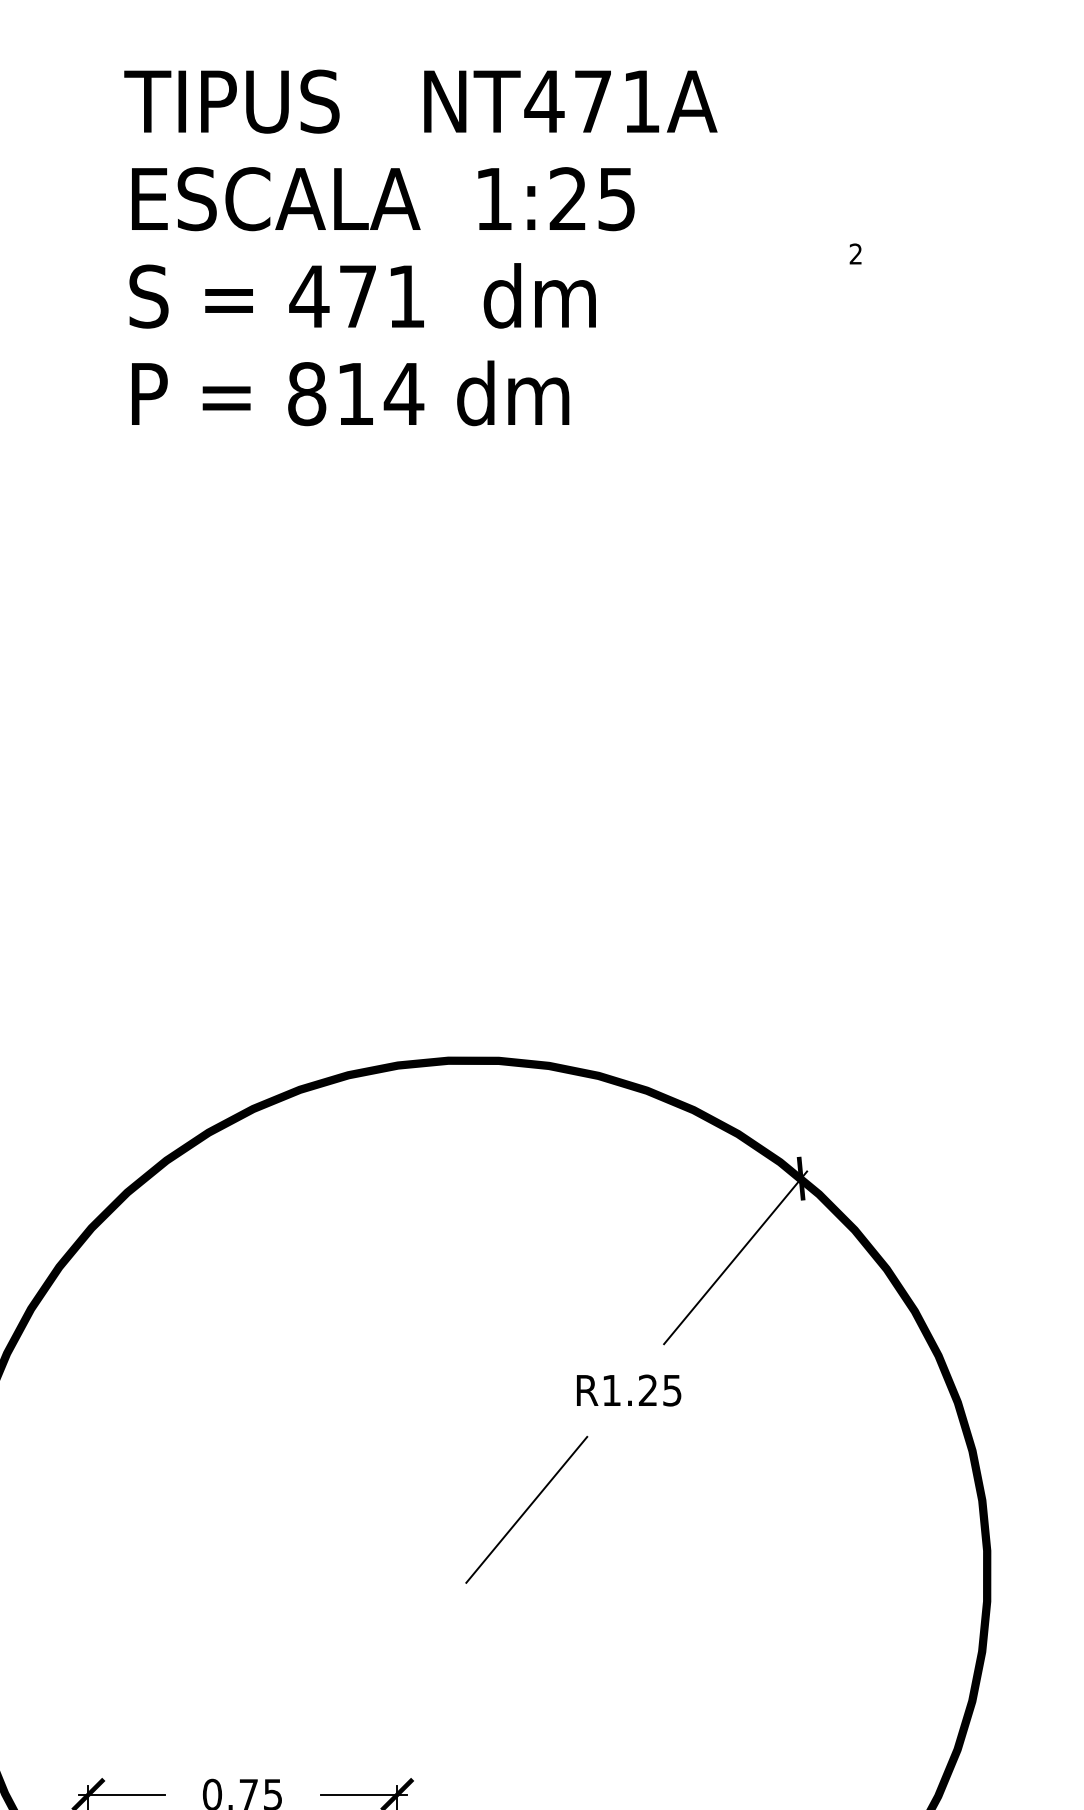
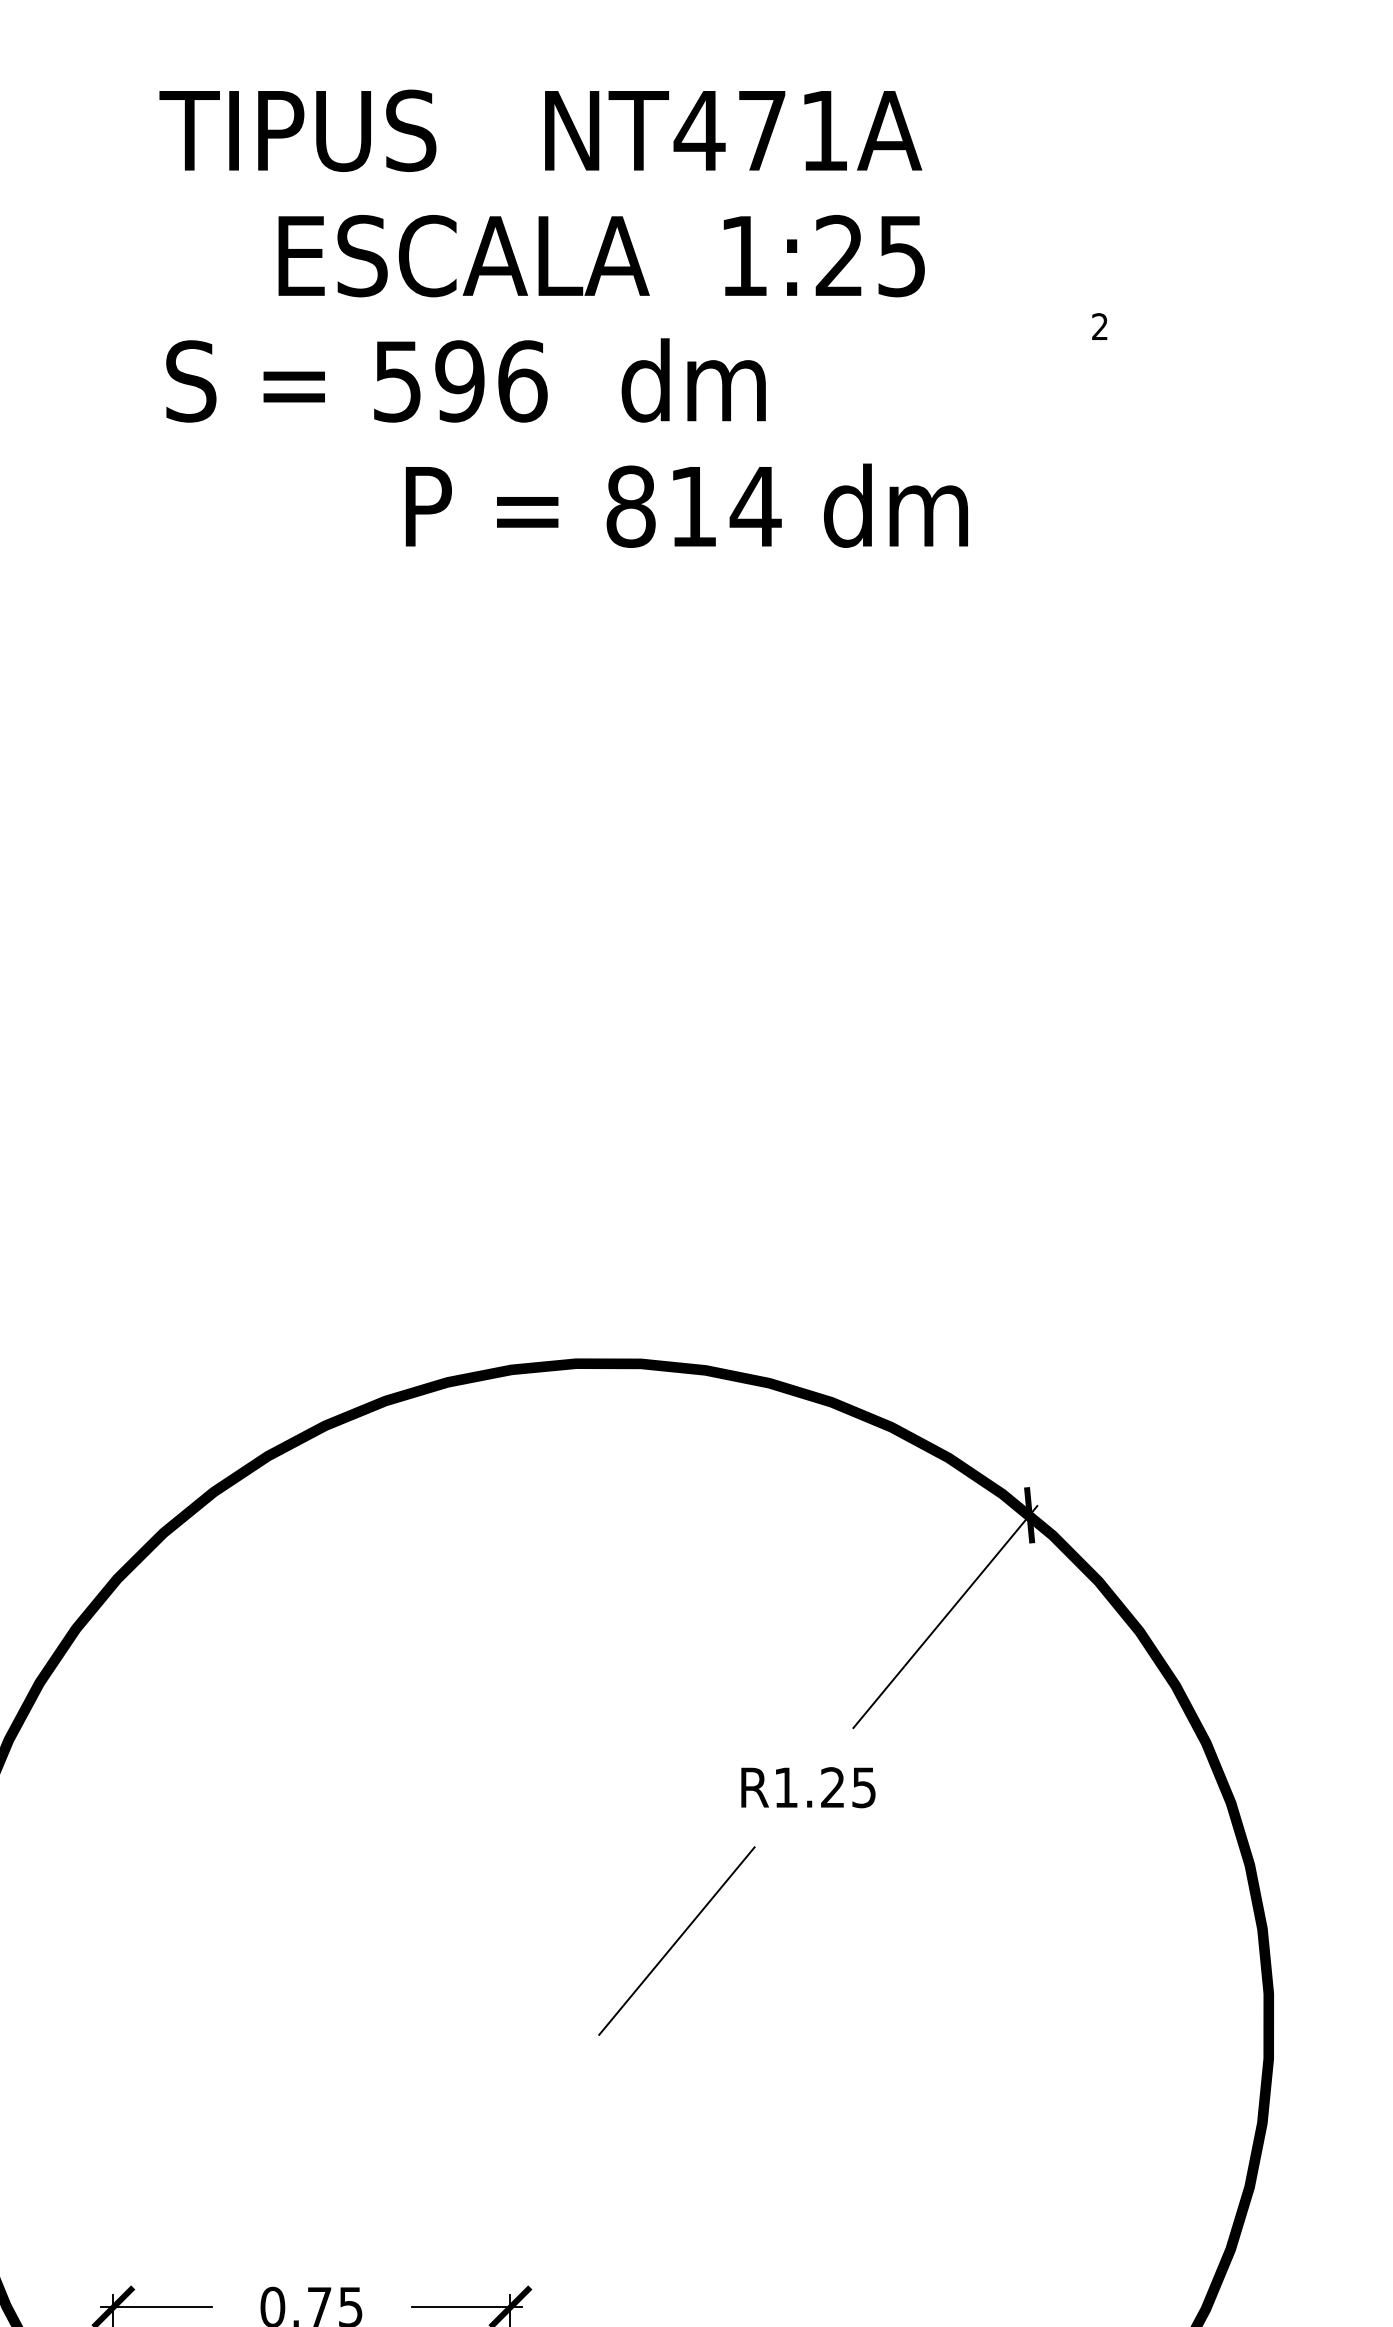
text: (383, 199) -> (602, 256), moved
text: (357, 296) -> (459, 381), 471 -> 596
text: (350, 393) -> (686, 505), moved

